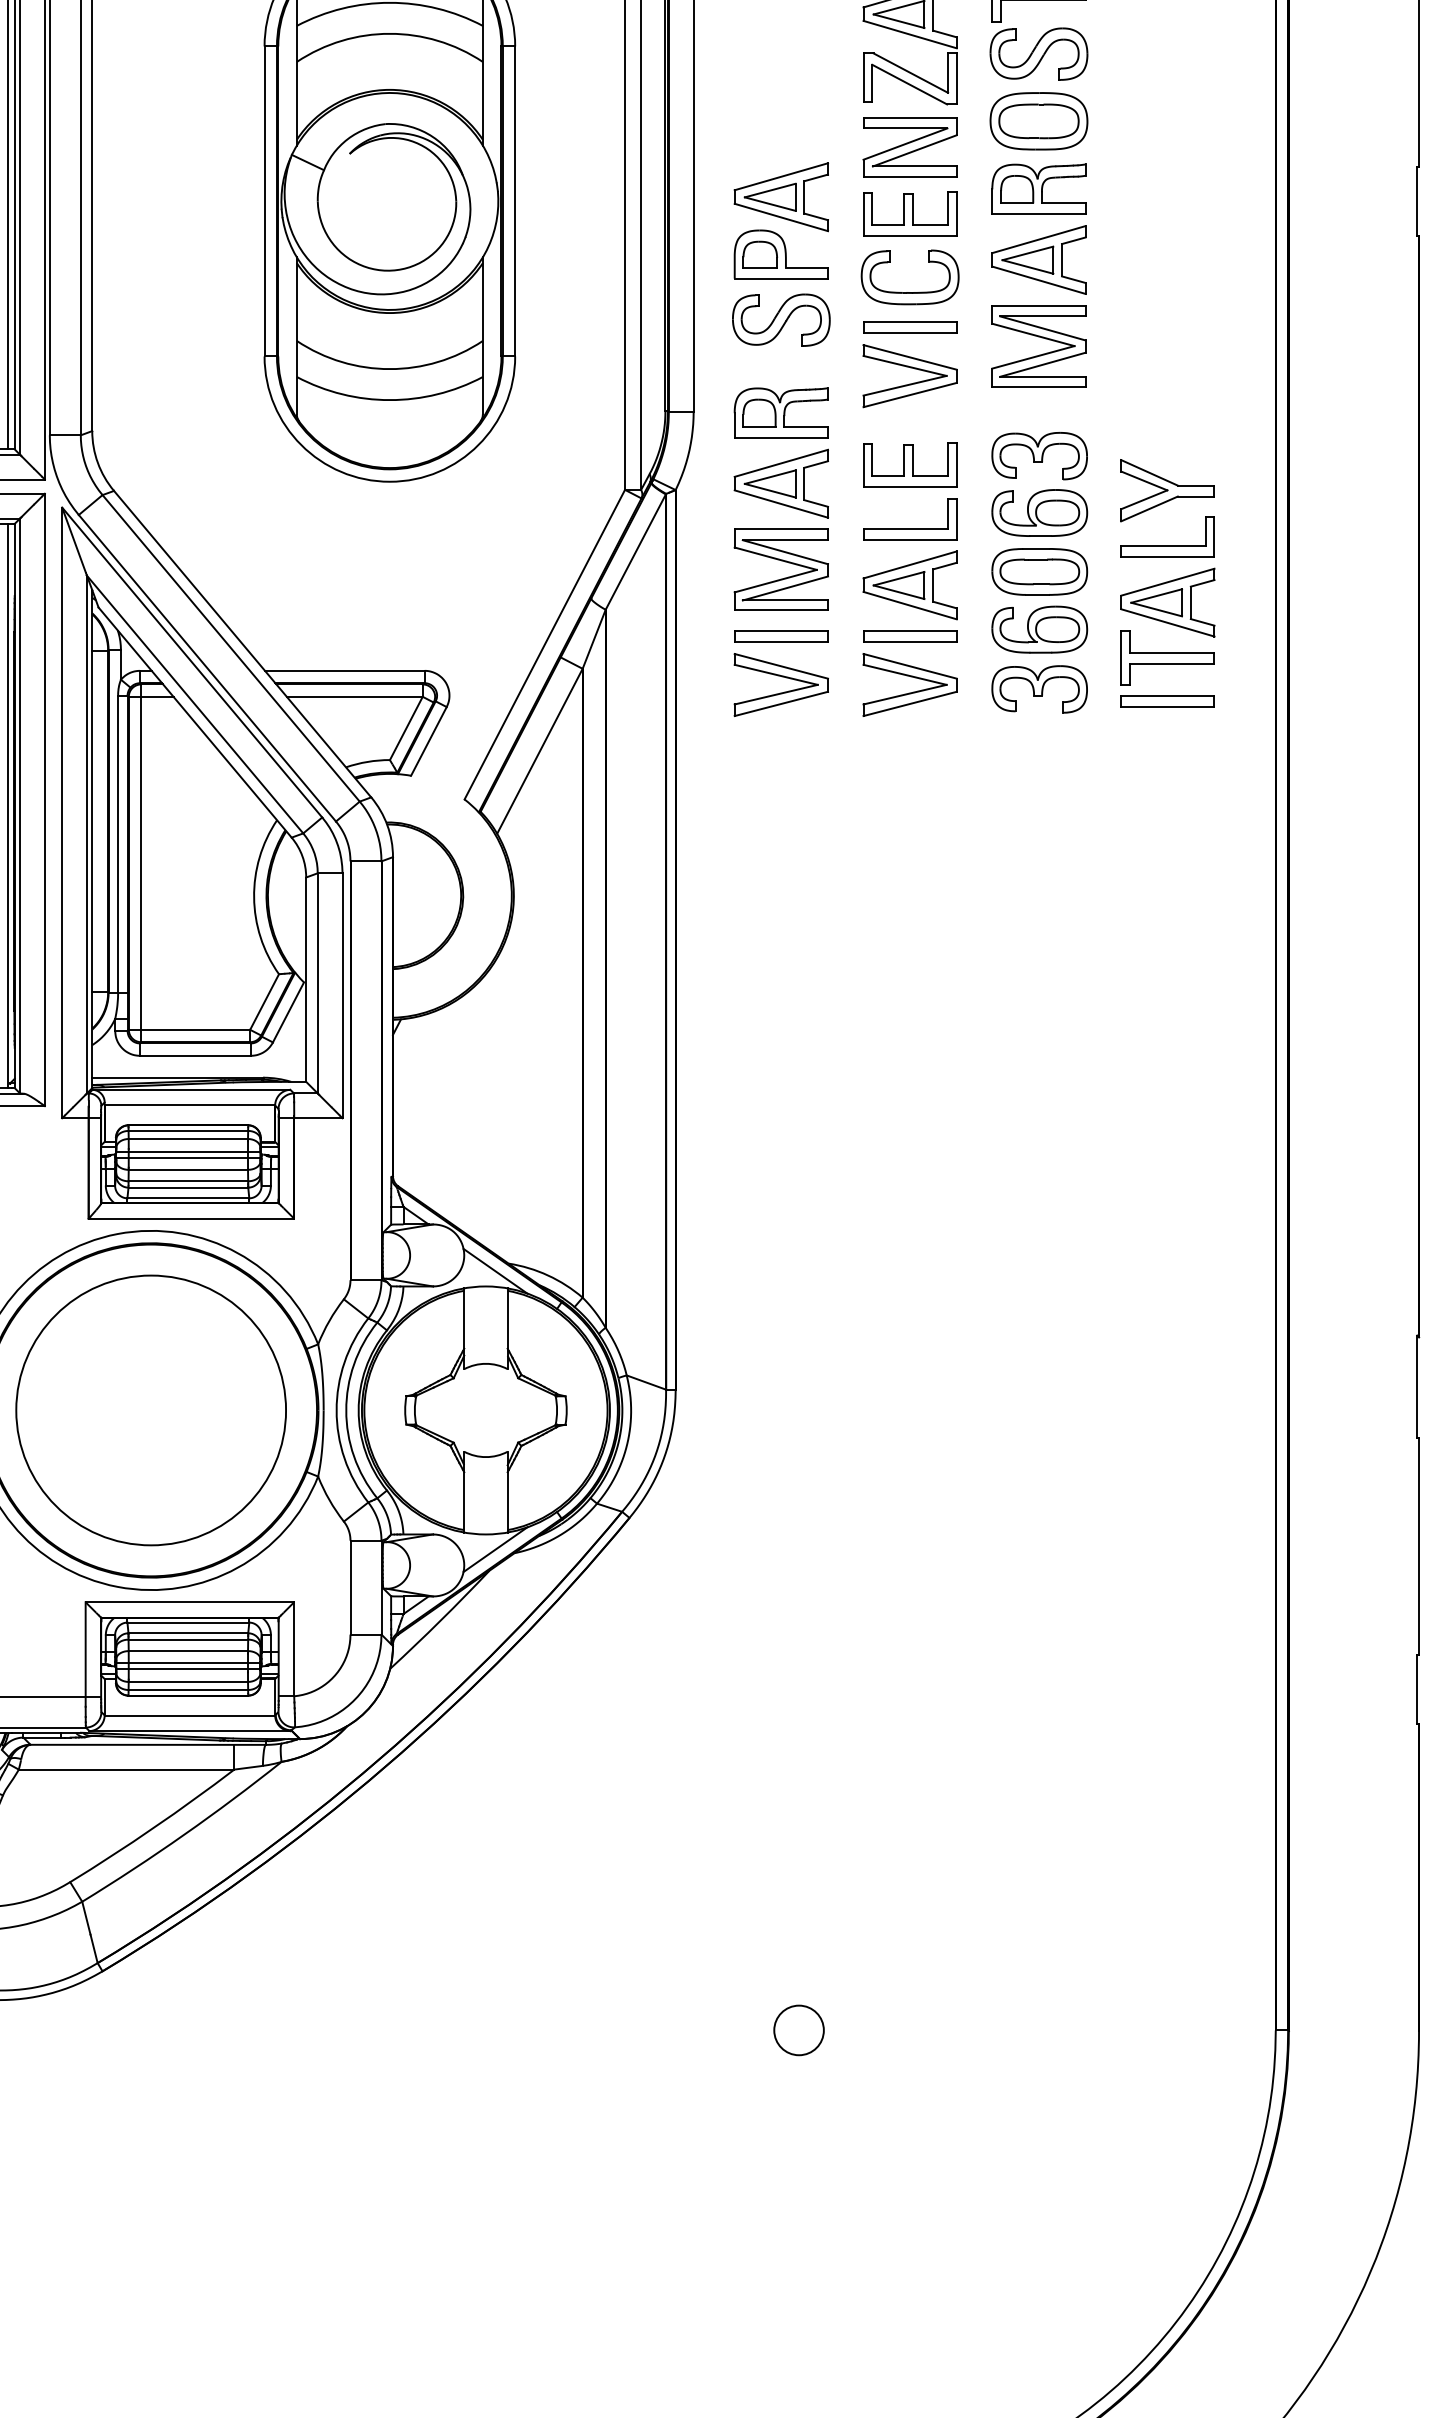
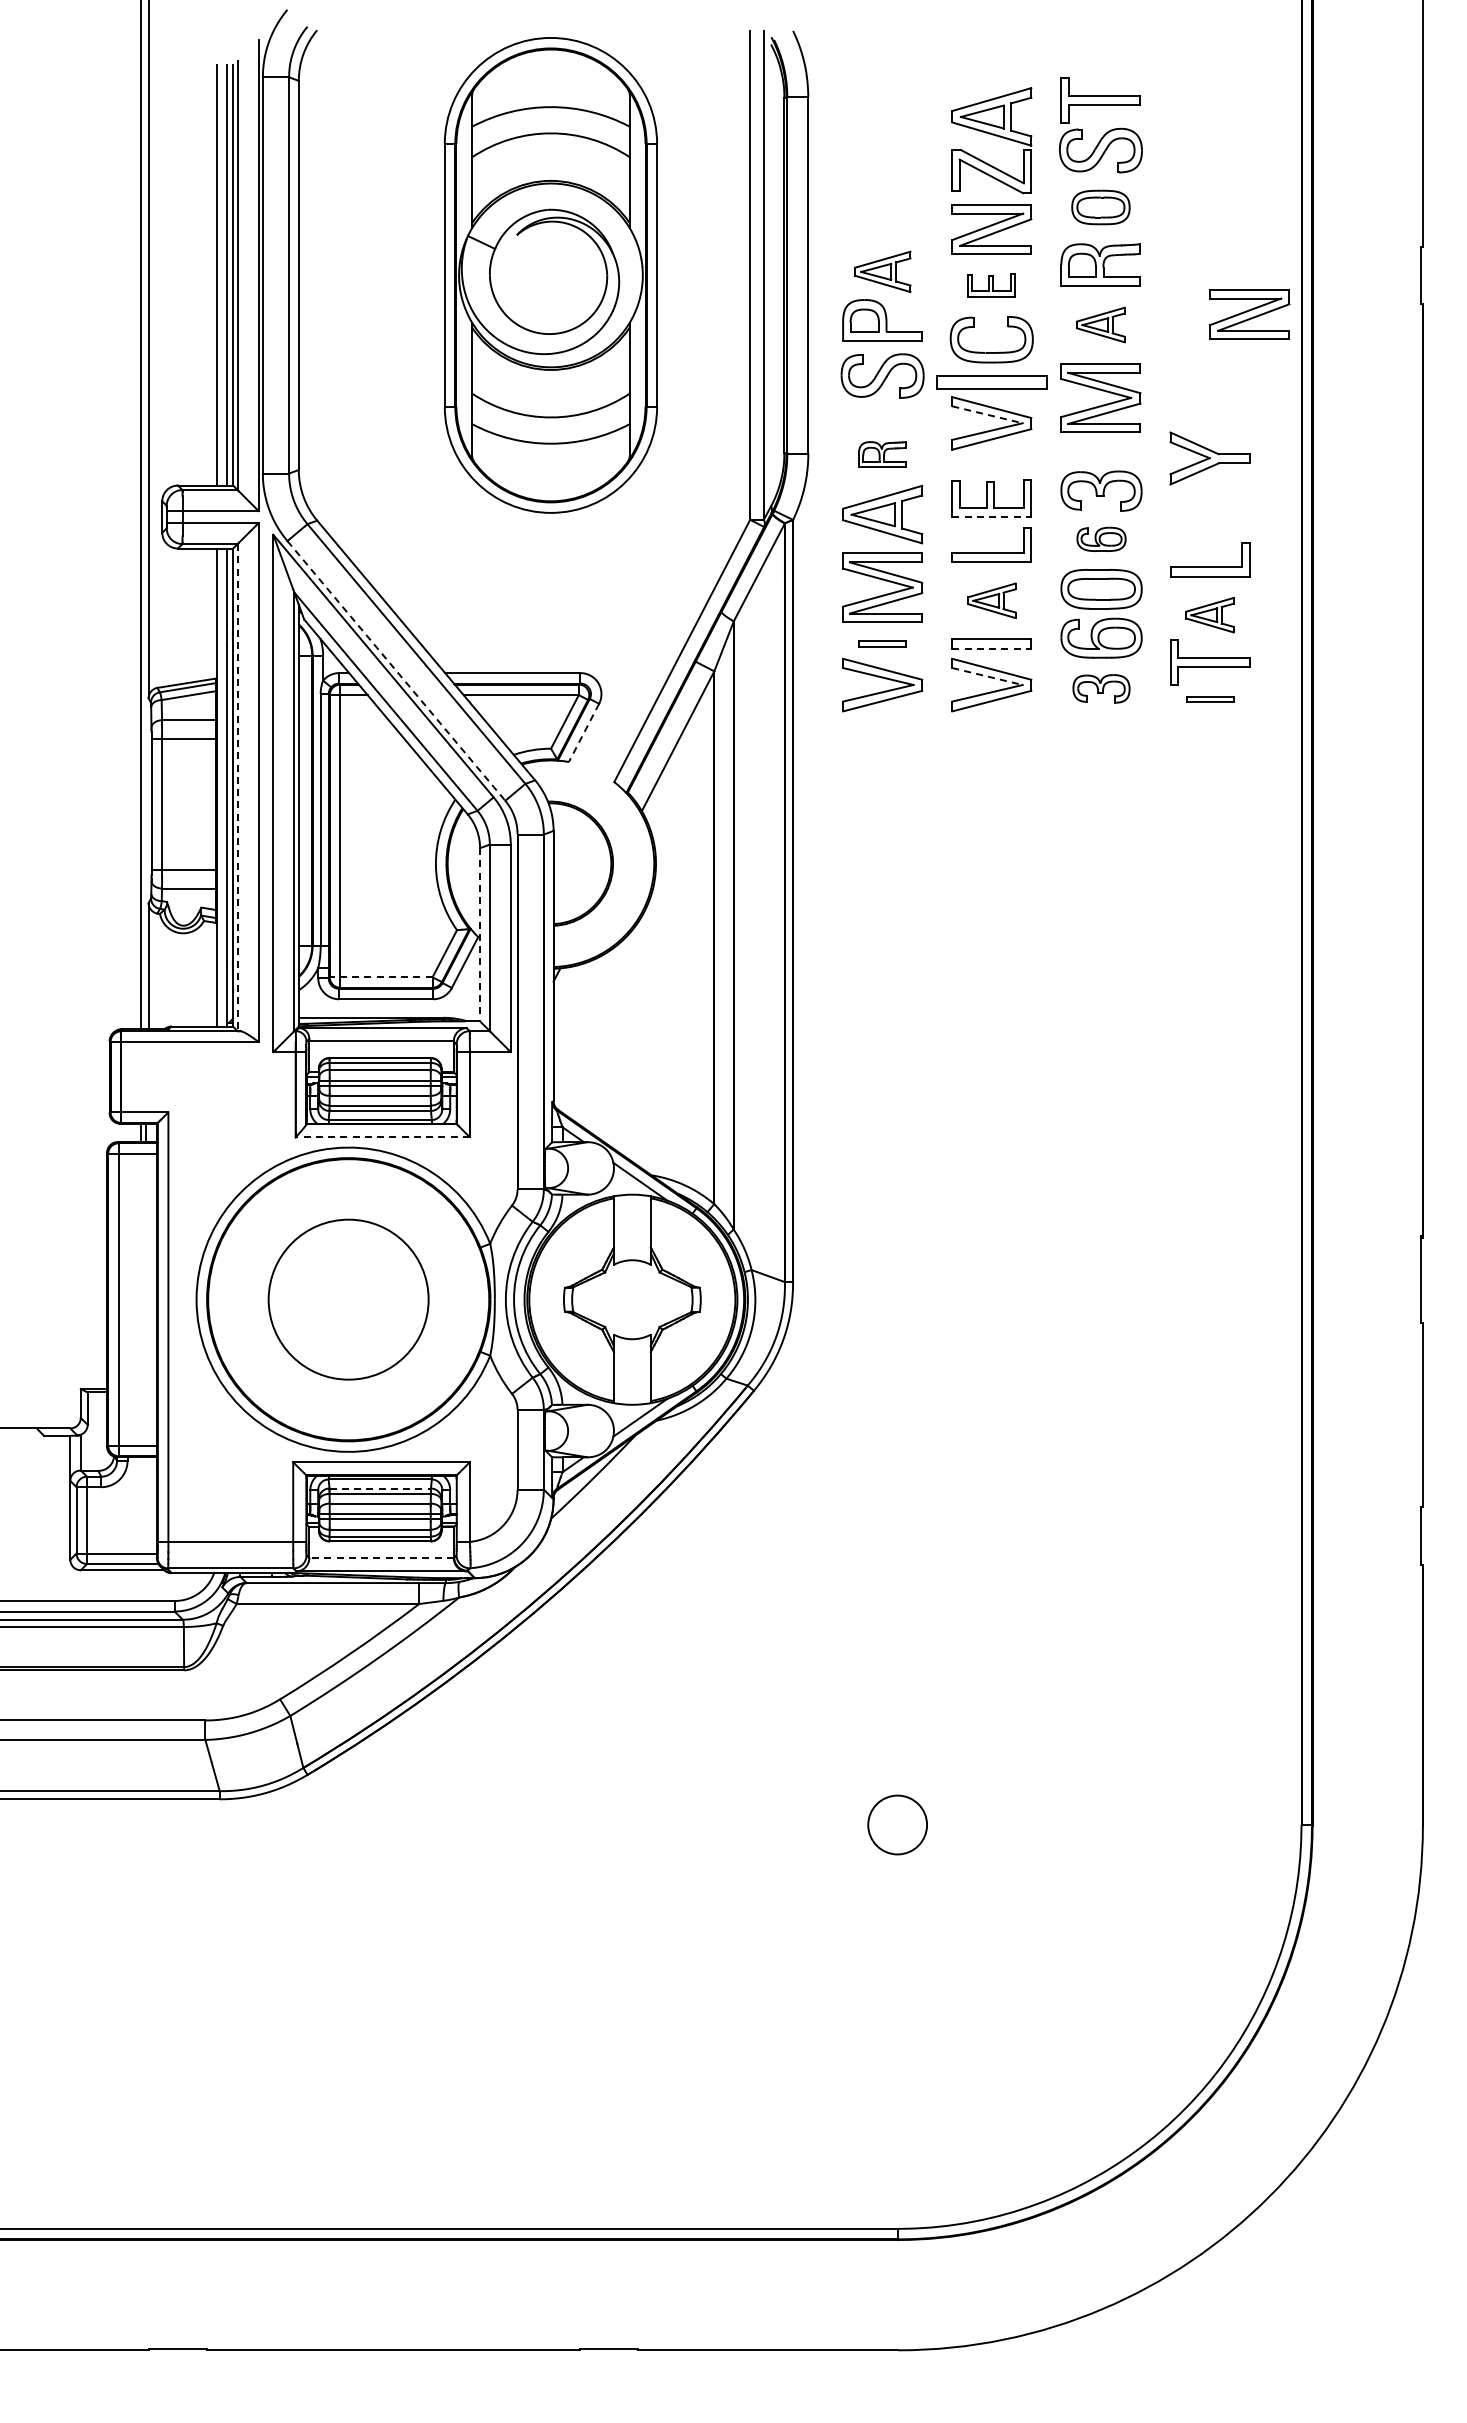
part: (1038, 121) -> (1100, 207), size x0.7
part: (781, 196) -> (882, 271), size x0.7
part: (909, 213) -> (991, 285), size x0.6
part: (1214, 247) -> (1249, 314), added
part: (1038, 259) -> (1100, 324), size x0.6
part: (909, 327) -> (991, 382), size x1.4
line: (905, 365) -> (987, 414), solid -> dashed
part: (781, 412) -> (882, 454), size x0.6
line: (909, 485) -> (991, 516), solid -> dashed
part: (1167, 490) -> (1209, 458), moved
part: (1039, 513) -> (1101, 539), size x0.6
part: (909, 585) -> (991, 600), size x0.6
part: (1167, 601) -> (1209, 614), size x0.6
part: (781, 635) -> (882, 643), size x0.6
line: (909, 641) -> (991, 648), solid -> dashed
line: (207, 668) -> (396, 671), solid -> dashed
line: (905, 674) -> (987, 676), solid -> dashed
part: (1039, 689) -> (1101, 688), size x0.7
part: (1168, 701) -> (1210, 699), size x0.6
line: (429, 740) -> (584, 732), solid -> dashed
line: (19, 805) -> (237, 787), solid -> dashed
line: (306, 979) -> (480, 934), solid -> dashed
line: (188, 1030) -> (380, 977), solid -> dashed
line: (191, 1218) -> (382, 1137), solid -> dashed
circle: (150, 1410) -> (348, 1299), size x0.7
line: (188, 1633) -> (380, 1488), solid -> dashed
line: (189, 1715) -> (381, 1558), solid -> dashed
circle: (798, 2031) -> (897, 1825), size x1.4

